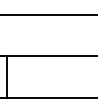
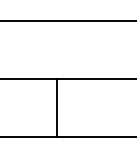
line: (7, 76) -> (58, 107), moved

